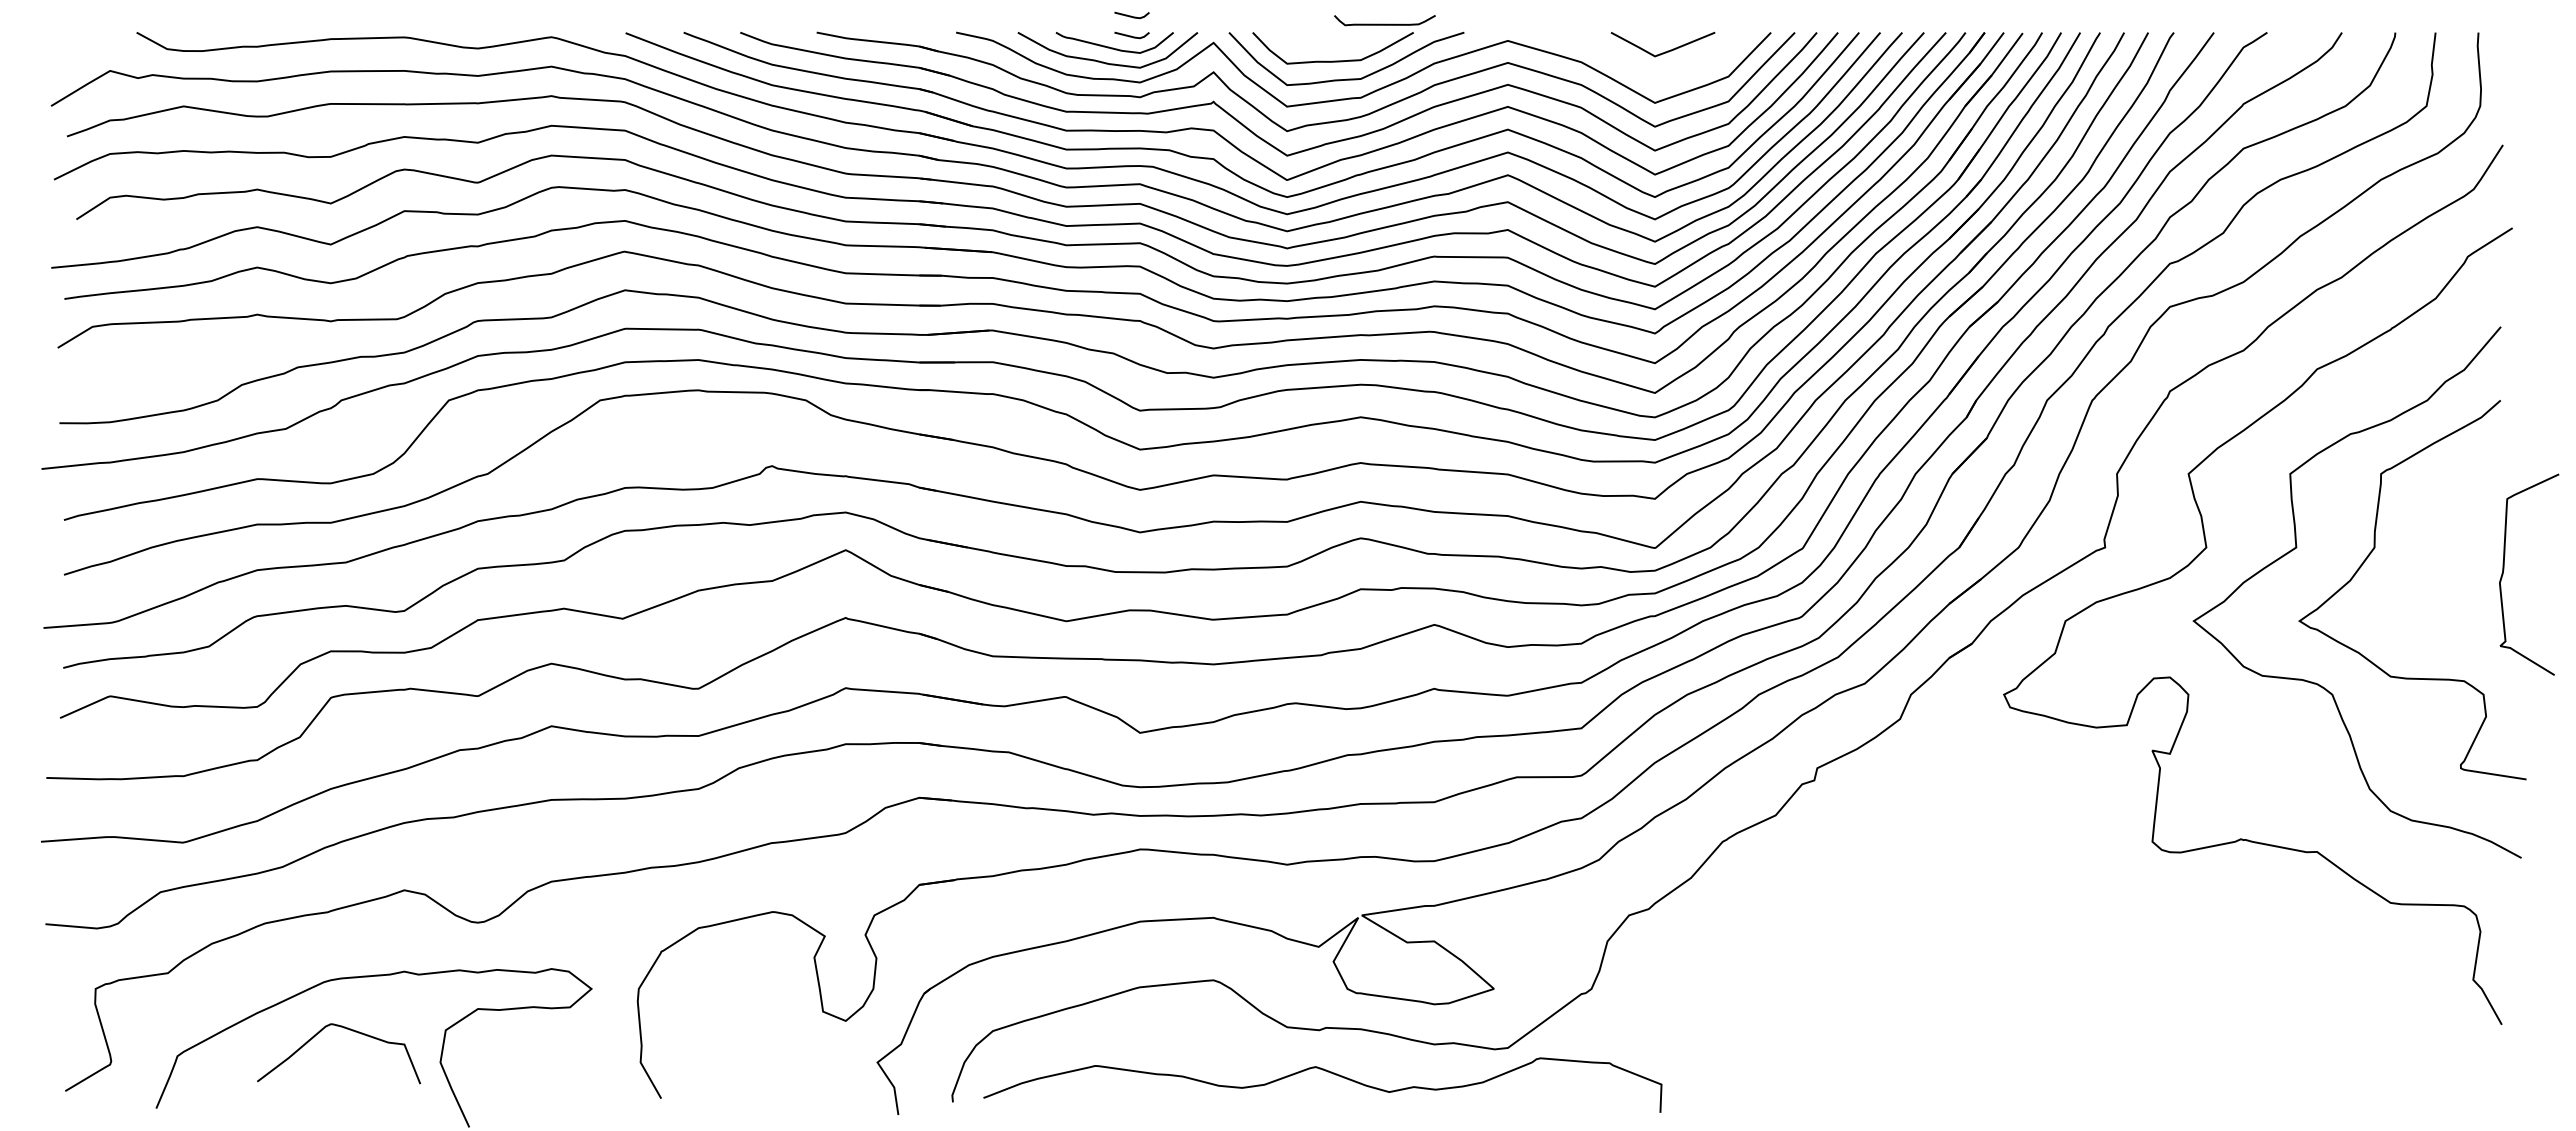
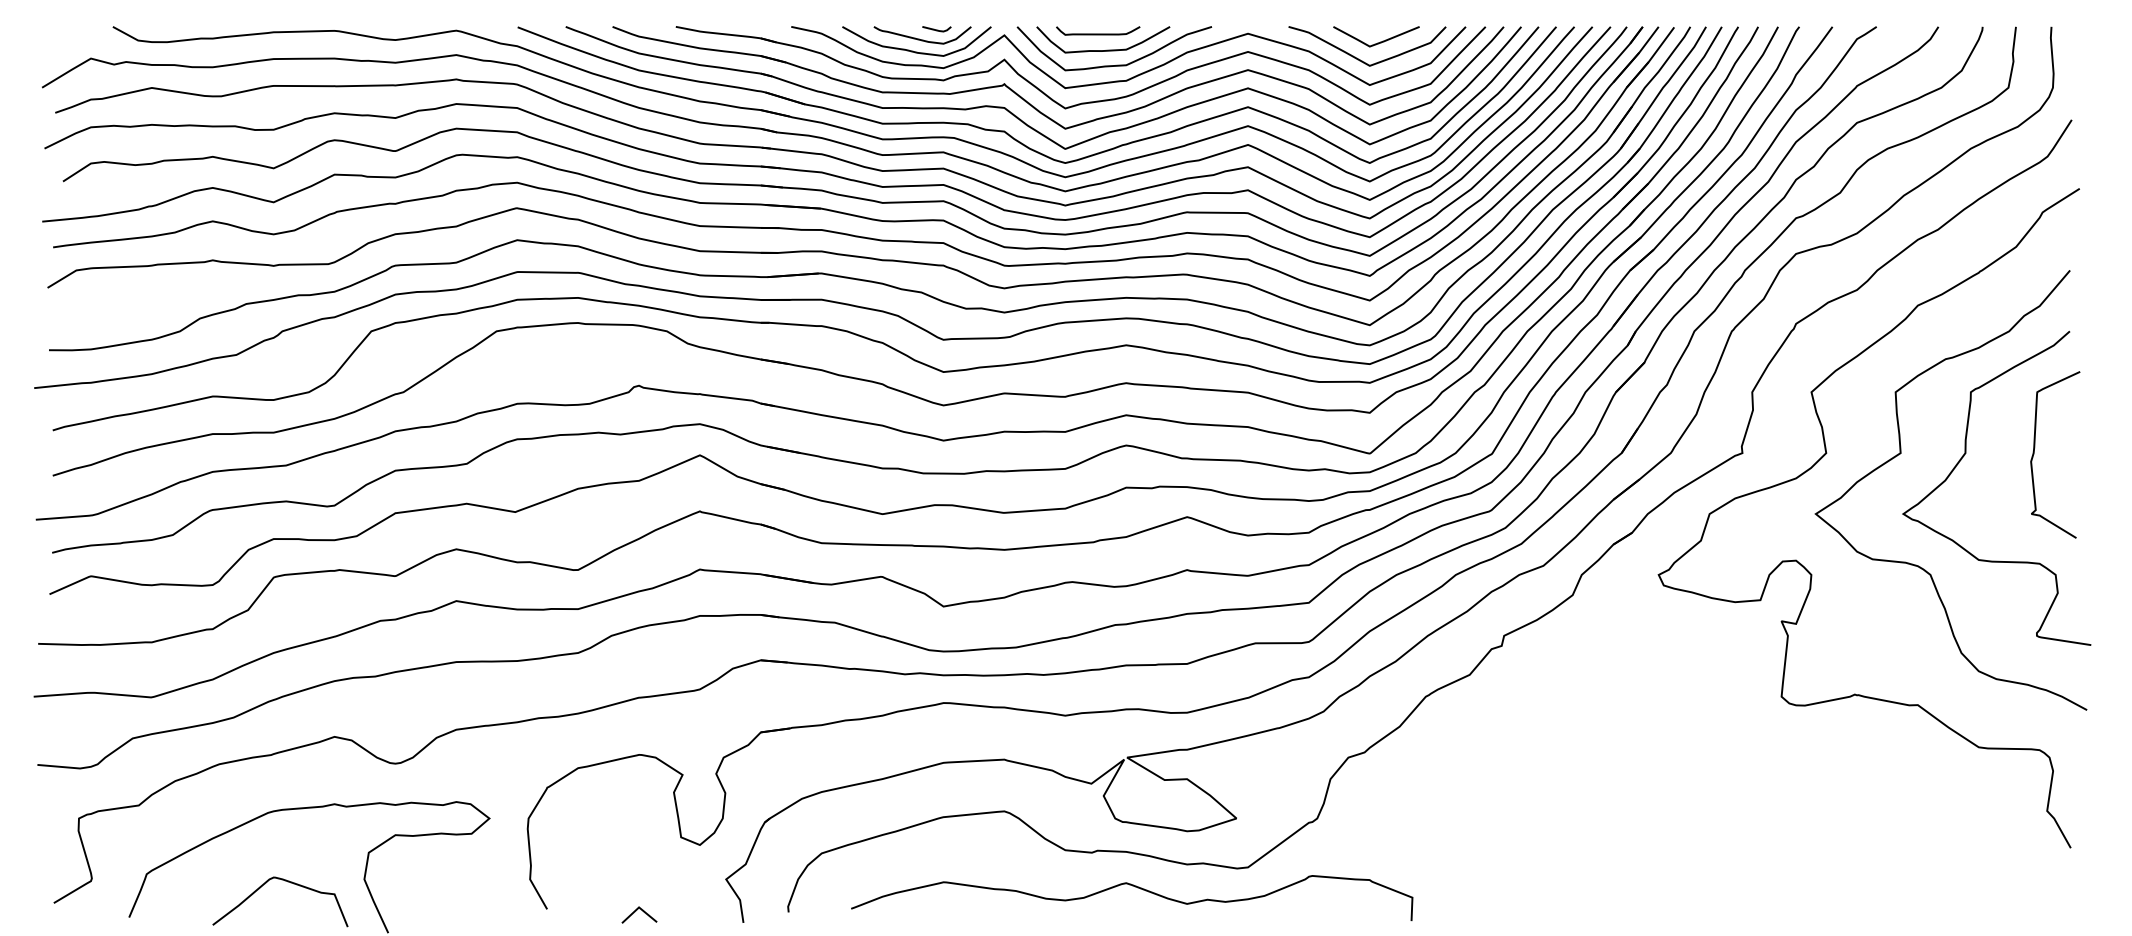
line: (1131, 15) -> (936, 12), removed
curve: (1384, 23) -> (1097, 33), moved
curve: (1642, 71) -> (1359, 59), added
curve: (2504, 570) -> (2034, 451), moved
curve: (346, 1029) -> (286, 881), moved
curve: (1327, 1072) -> (1135, 887), moved
line: (768, 1101) -> (635, 911), added

